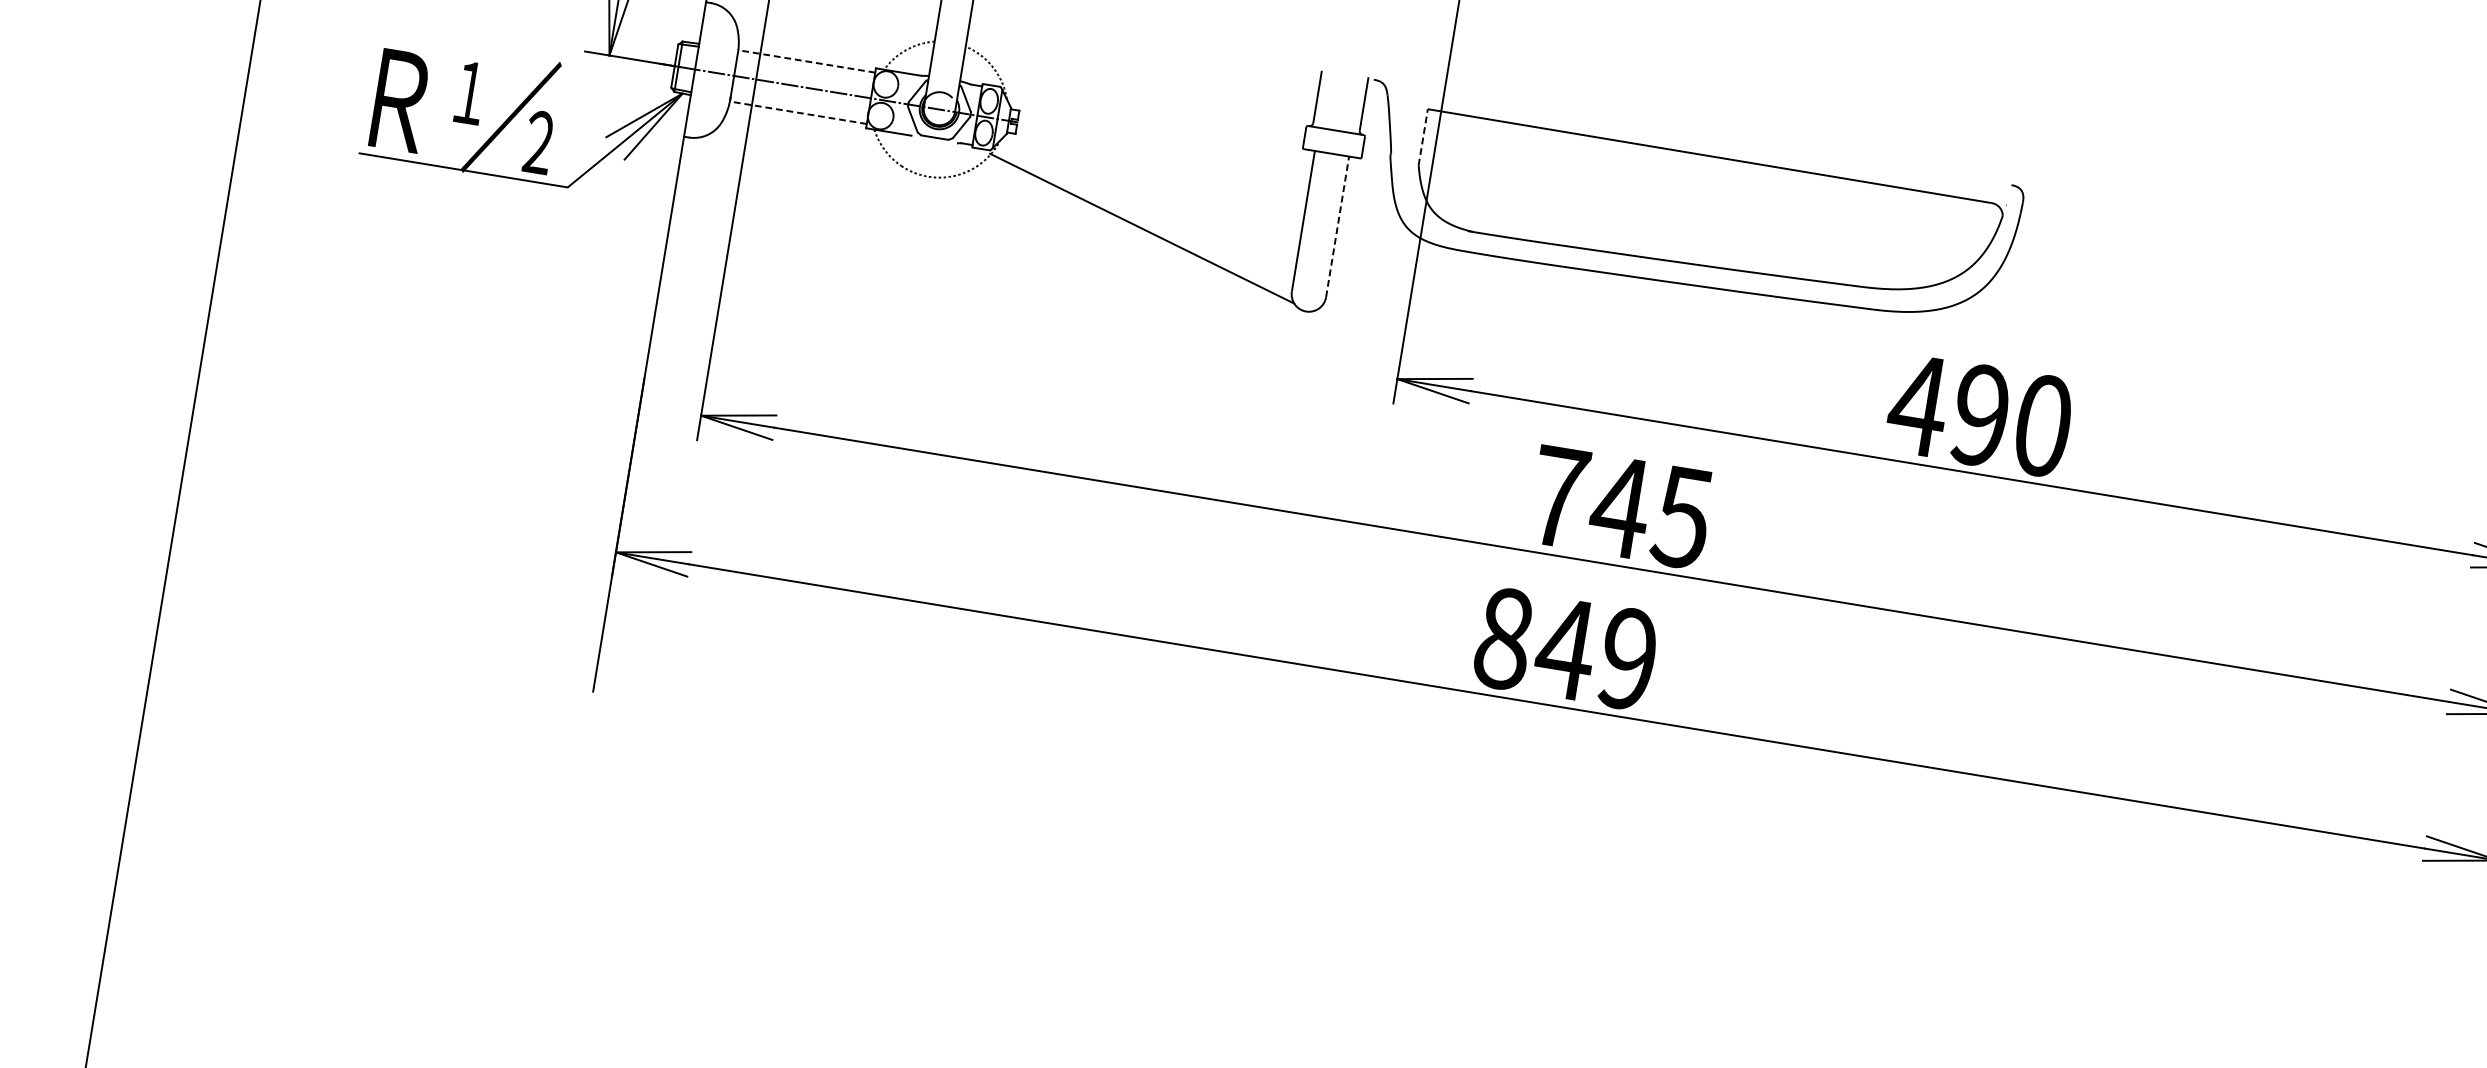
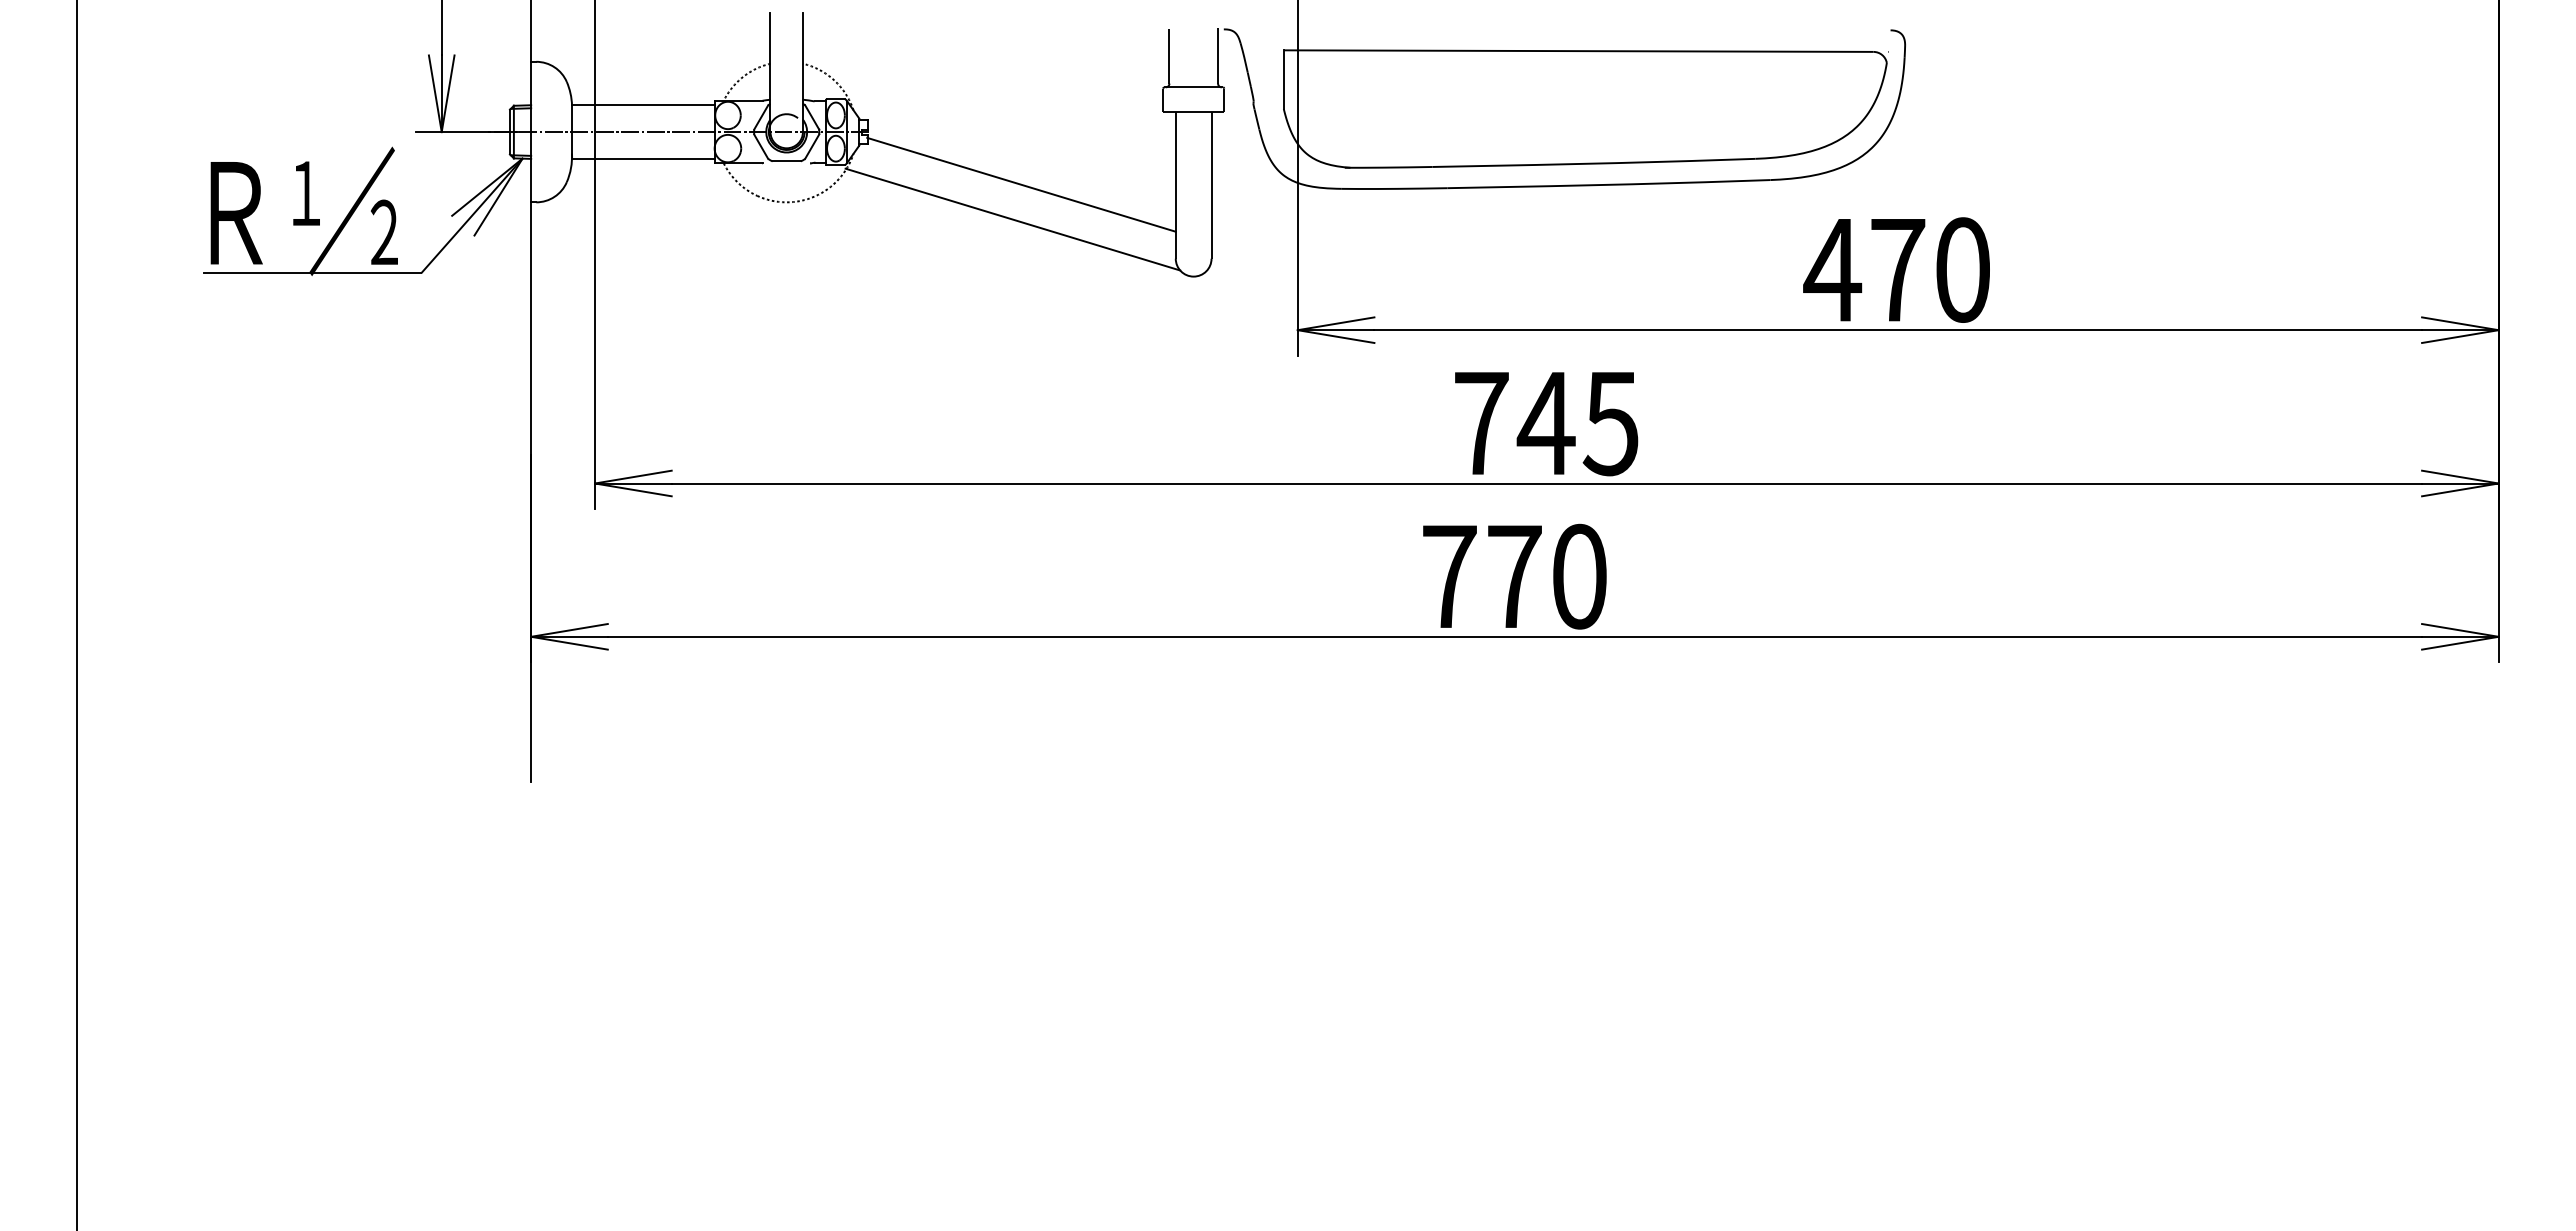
line: (806, 61) -> (643, 105), dashed -> solid
line: (798, 112) -> (643, 158), dashed -> solid
line: (1423, 137) -> (1283, 79), dashed -> solid
line: (1155, 196) -> (1021, 184), added
line: (1337, 227) -> (1211, 185), dashed -> solid
text: (1981, 415) -> (1898, 269), 490 -> 470
text: (1566, 648) -> (1514, 576), 849 -> 770

